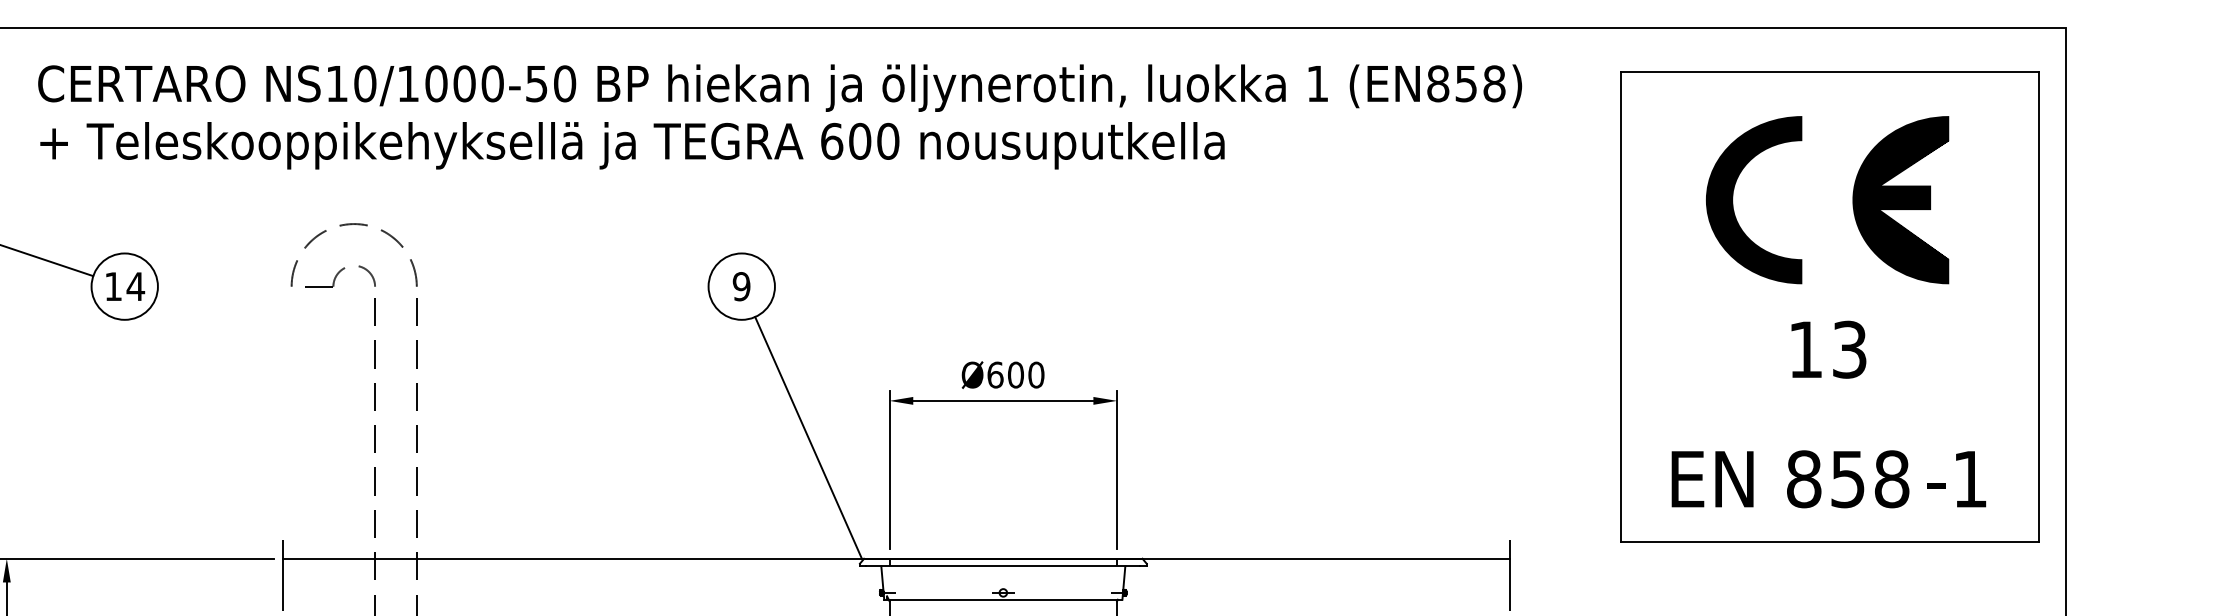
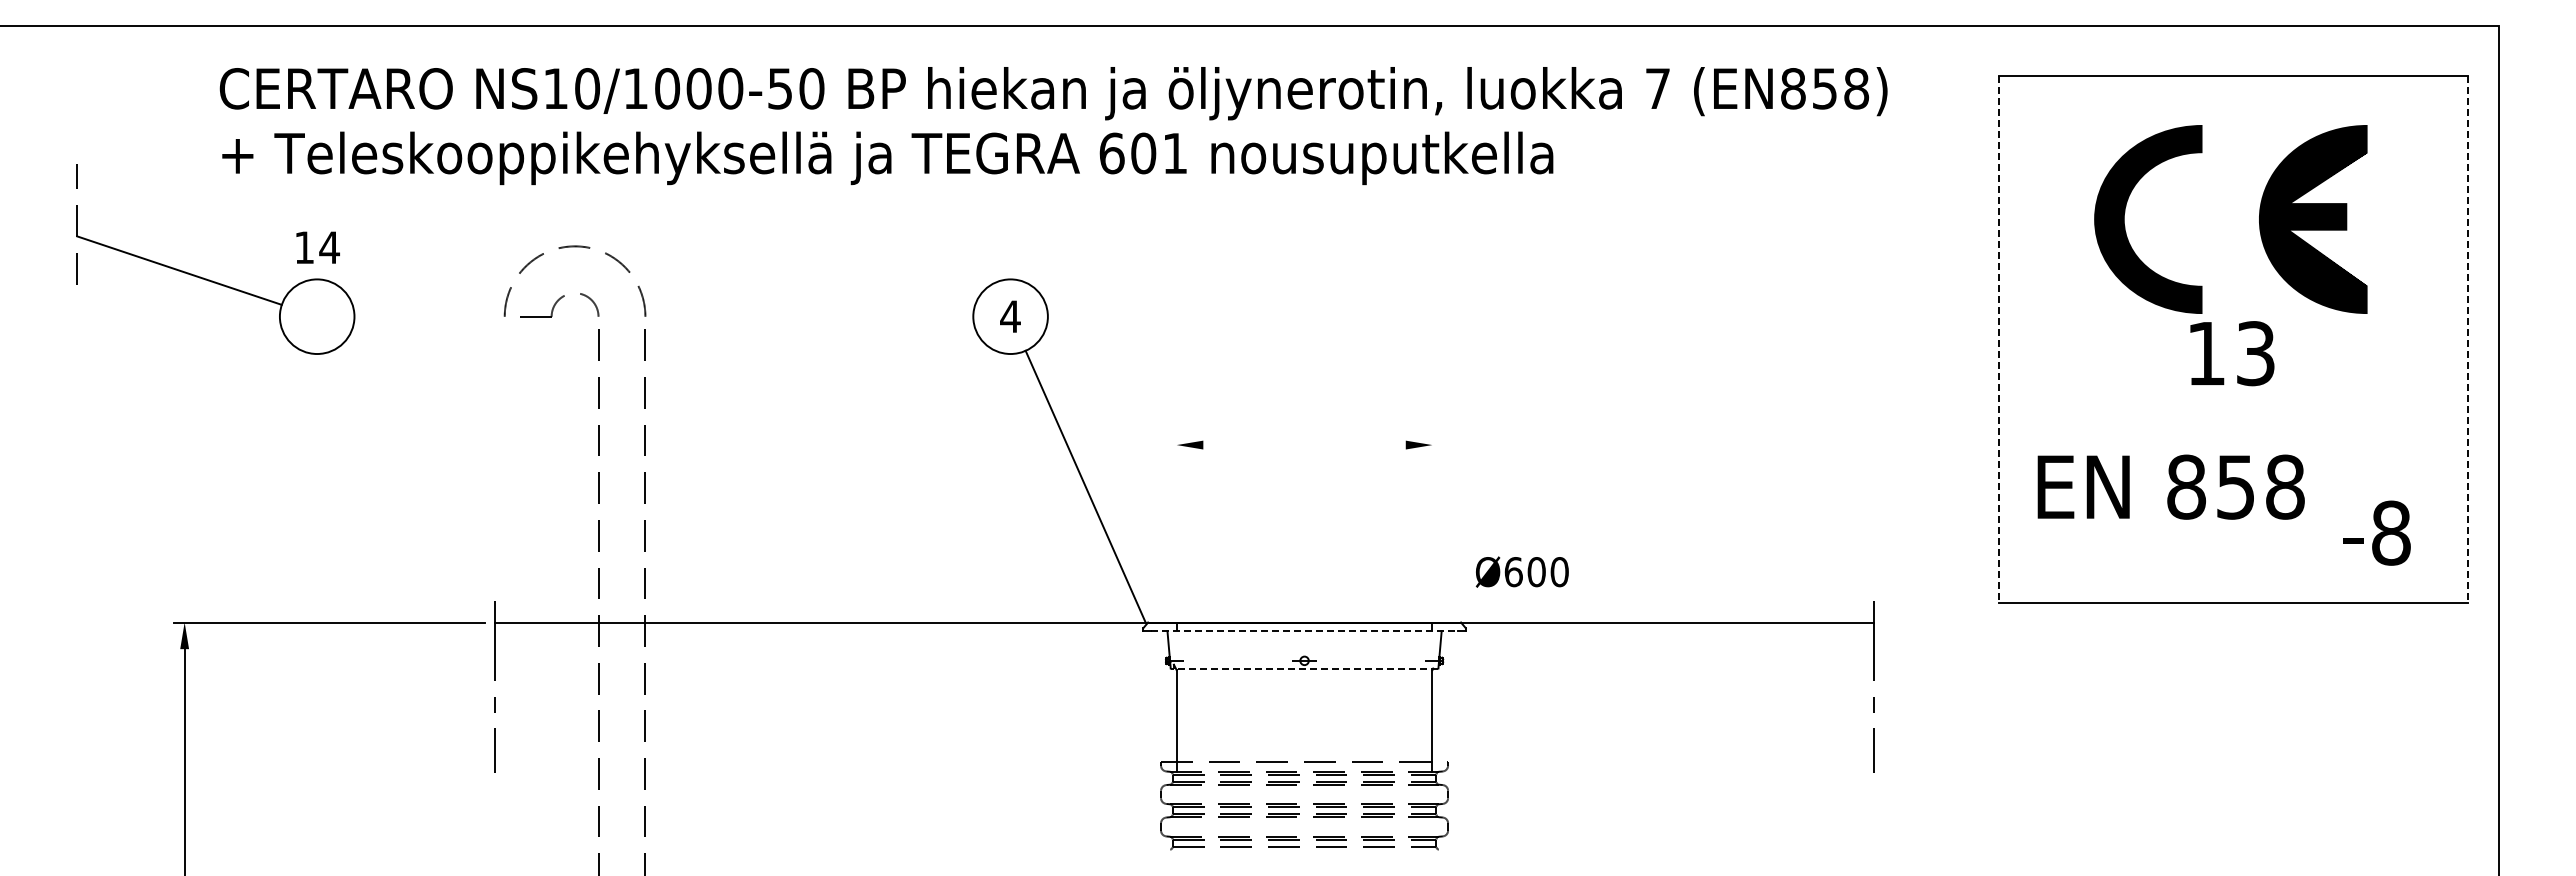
text: (1317, 83) -> (1657, 88), 1 -> 7
text: (887, 141) -> (1174, 153), 600 -> 601
text: (125, 286) -> (317, 247), moved
text: (741, 286) -> (1010, 316), 9 -> 4
line: (1621, 306) -> (1999, 339), solid -> dashed
line: (2038, 306) -> (2468, 339), solid -> dashed
text: (1829, 349) -> (2232, 353), moved
text: (1002, 374) -> (1521, 571), moved
line: (1003, 401) -> (1304, 445), removed
line: (889, 469) -> (1176, 522), removed
line: (1117, 469) -> (1432, 522), removed
text: (1789, 478) -> (2170, 486), moved
text: (1970, 478) -> (2391, 532), 1 -> 8
line: (1003, 566) -> (1304, 631), solid -> dashed
line: (1003, 599) -> (1304, 668), solid -> dashed

